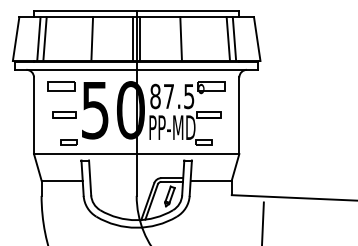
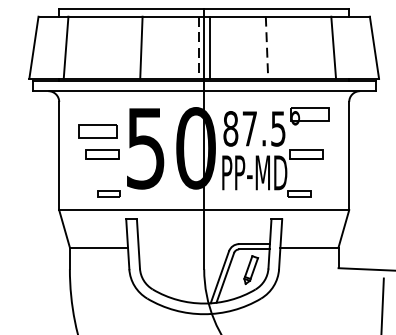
line: (44, 39) -> (74, 48), removed
line: (132, 39) -> (198, 48), solid -> dashed
line: (181, 39) -> (267, 48), solid -> dashed
line: (234, 39) -> (342, 48), removed
part: (61, 86) -> (98, 131), moved

